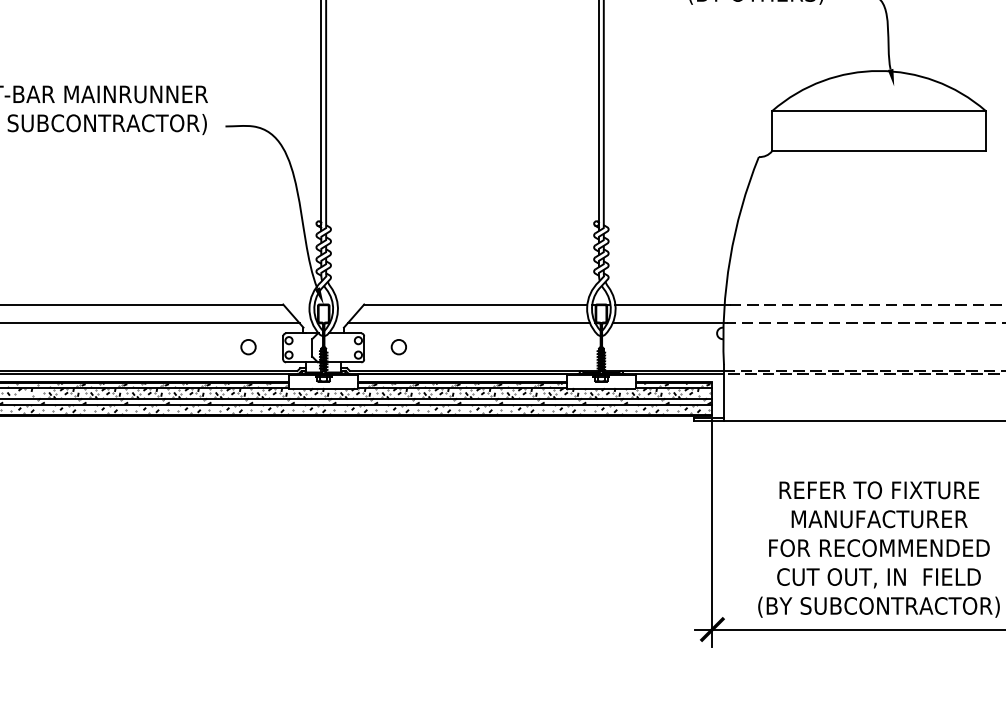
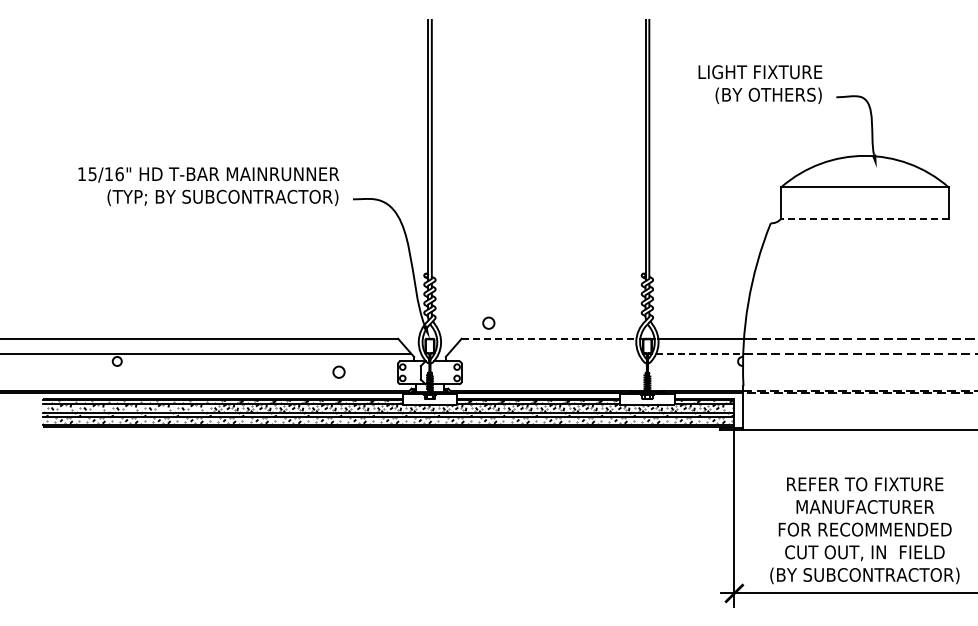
line: (878, 150) -> (864, 218), solid -> dashed
line: (476, 304) -> (549, 338), solid -> dashed
line: (468, 323) -> (543, 353), removed
line: (670, 323) -> (701, 353), solid -> dashed
circle: (247, 346) -> (338, 371), moved
circle: (398, 346) -> (488, 322), moved

